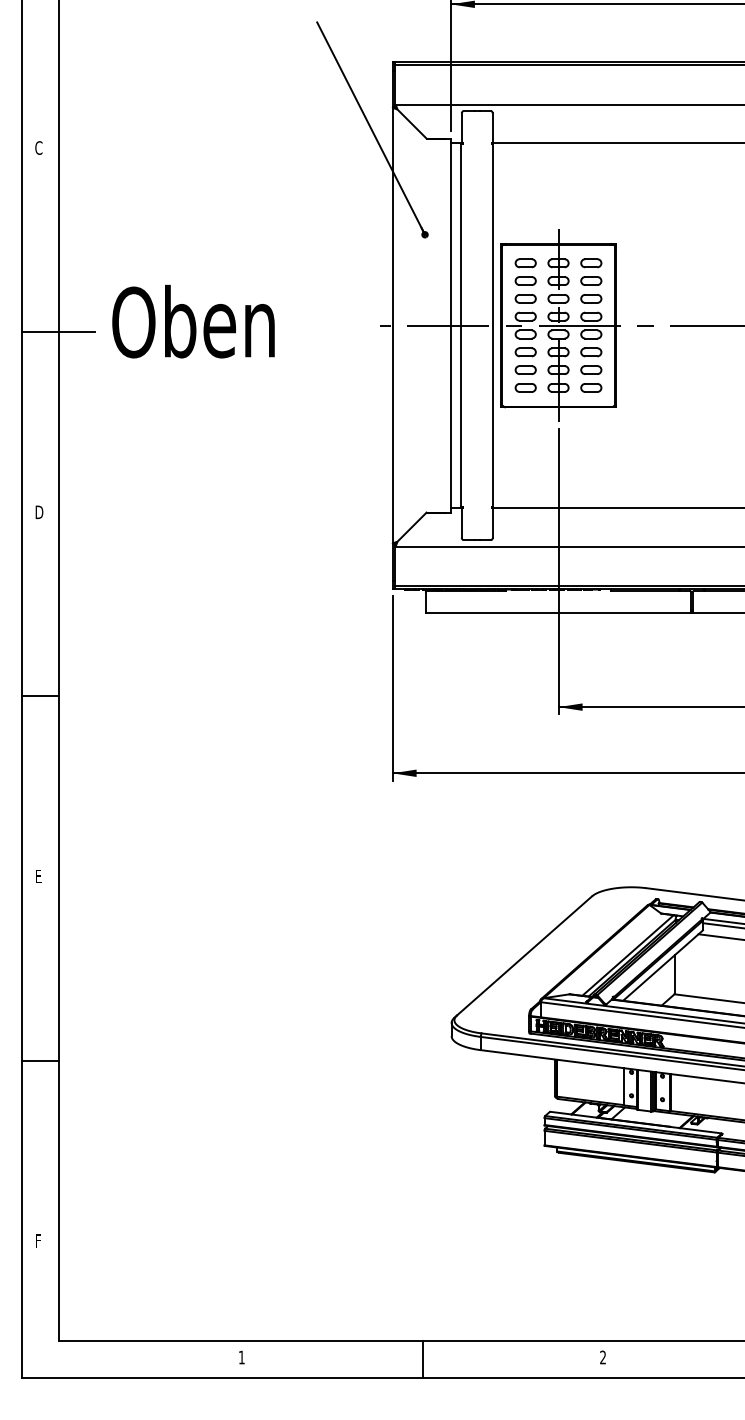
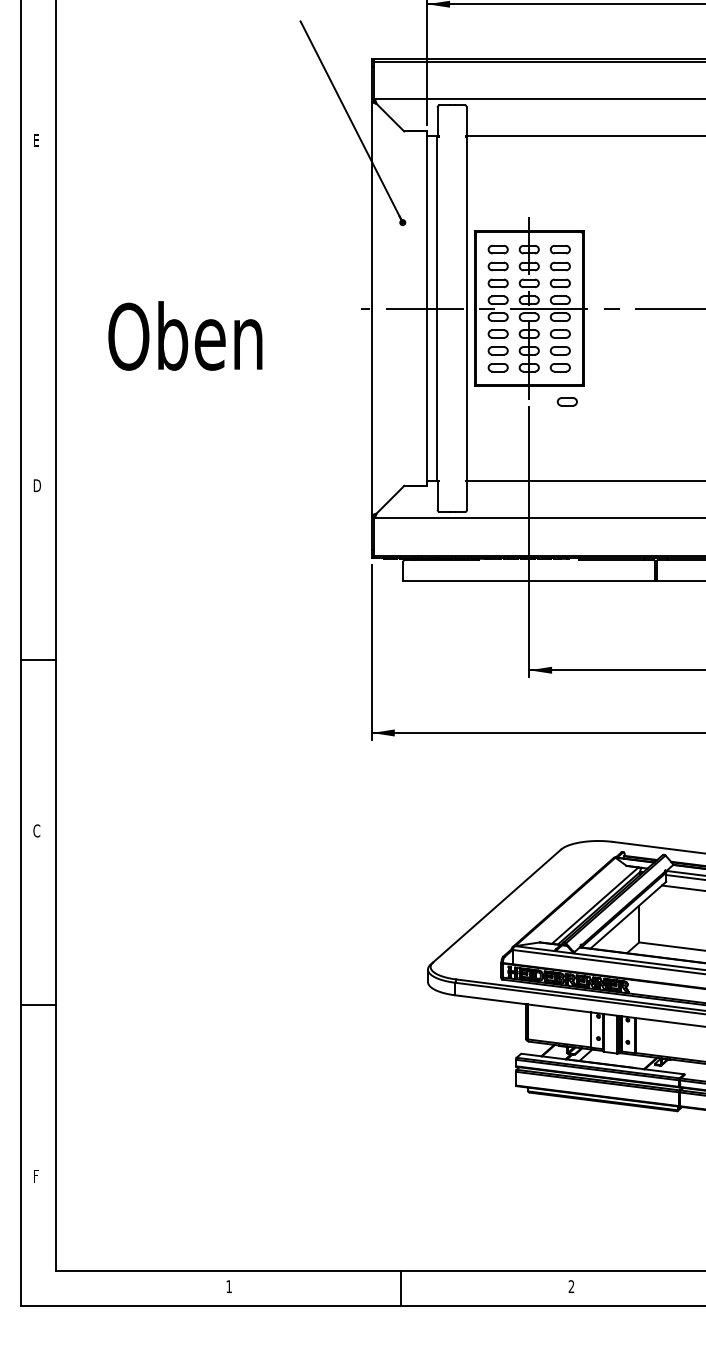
text: (38, 147) -> (36, 139), C -> E
text: (193, 321) -> (185, 335), moved
line: (58, 331) -> (55, 314), removed
part: (597, 423) -> (566, 401), added
text: (38, 876) -> (36, 830), E -> C

